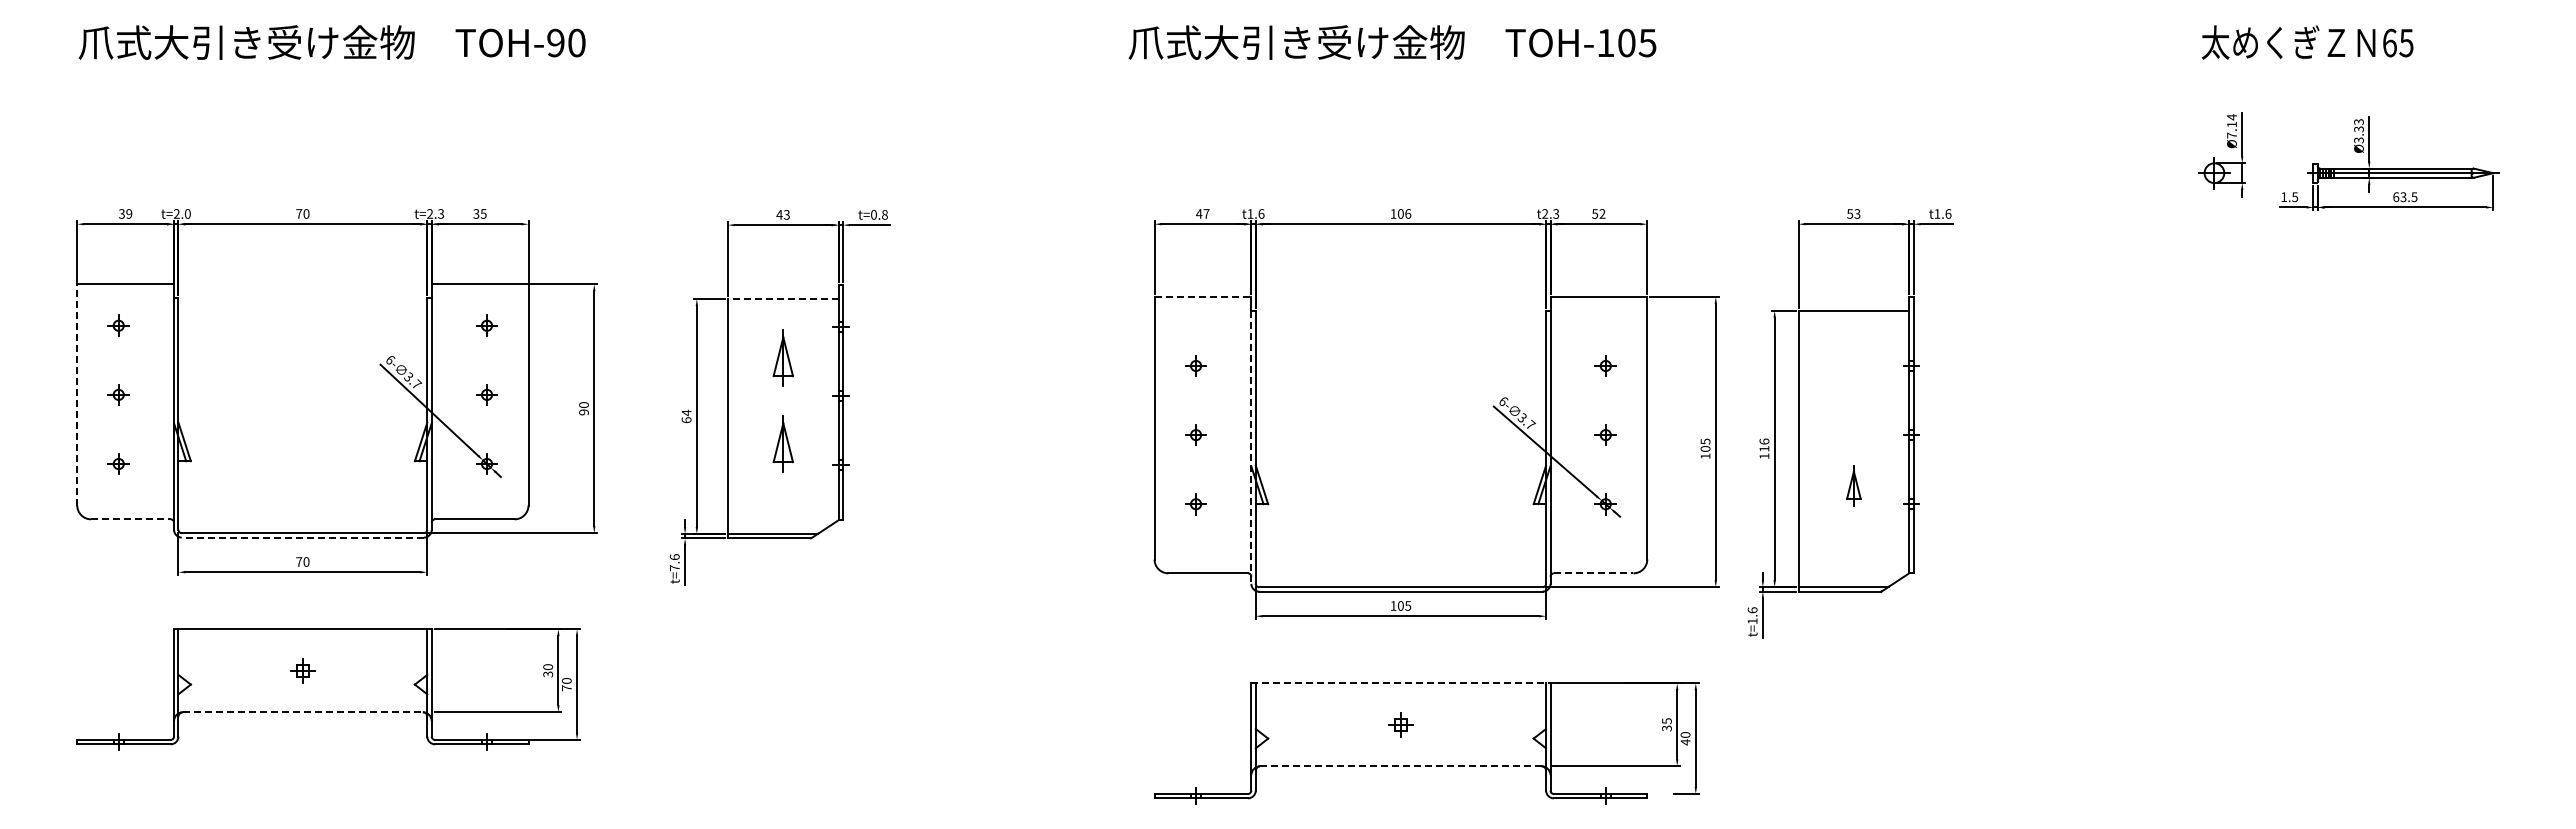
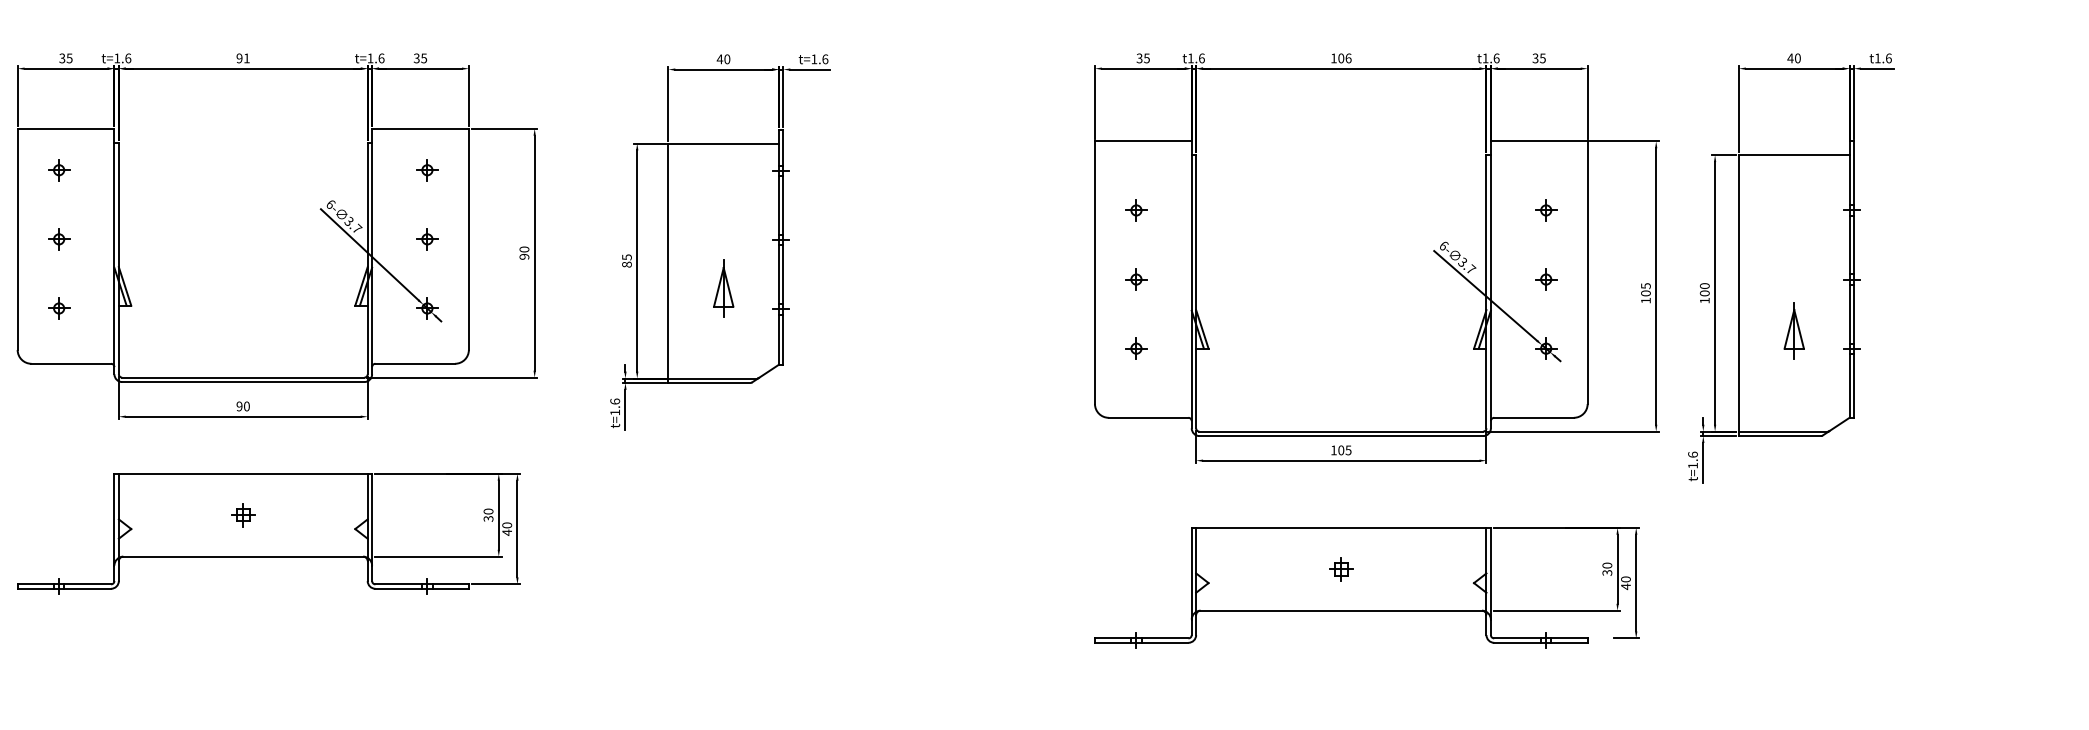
text: (129, 213) -> (69, 57), 39 -> 35
text: (181, 213) -> (121, 57), t=2.0 -> t=1.6
text: (302, 213) -> (242, 57), 70 -> 91
text: (435, 213) -> (375, 57), t=2.3 -> t=1.6
text: (1202, 213) -> (1142, 57), 47 -> 35
text: (1550, 213) -> (1490, 57), t2.3 -> t1.6
text: (1598, 213) -> (1538, 57), 52 -> 35
text: (1853, 213) -> (1793, 57), 53 -> 40
text: (786, 214) -> (726, 58), 43 -> 40
text: (879, 214) -> (819, 58), t=0.8 -> t=1.6
line: (1203, 296) -> (1143, 140), dashed -> solid
line: (782, 299) -> (722, 143), dashed -> solid
part: (782, 357) -> (722, 201), removed
line: (77, 394) -> (17, 238), dashed -> solid
text: (686, 416) -> (626, 260), 64 -> 85
text: (1764, 444) -> (1704, 288), 116 -> 100
line: (1251, 447) -> (1191, 291), dashed -> solid
part: (1853, 485) -> (1793, 329), size x1.43
line: (130, 519) -> (70, 363), dashed -> solid
line: (302, 537) -> (242, 381), dashed -> solid
text: (299, 561) -> (239, 405), 70 -> 90
text: (674, 568) -> (614, 412), t=7.6 -> t=1.6
line: (1593, 573) -> (1533, 417), dashed -> solid
line: (1400, 683) -> (1340, 527), dashed -> solid
text: (566, 688) -> (506, 532), 70 -> 40
line: (302, 712) -> (242, 556), dashed -> solid
text: (1666, 721) -> (1606, 565), 35 -> 30
line: (1400, 766) -> (1340, 610), dashed -> solid

